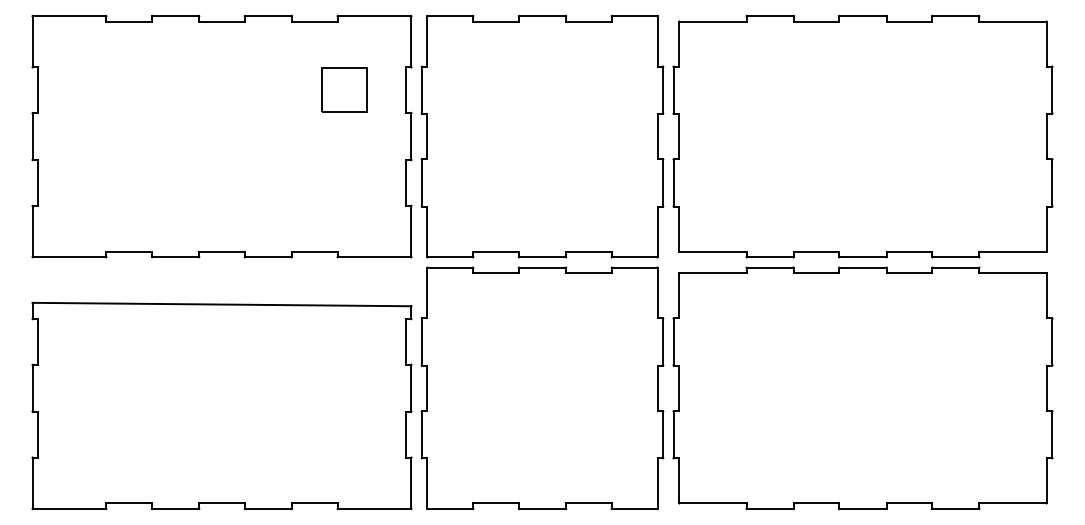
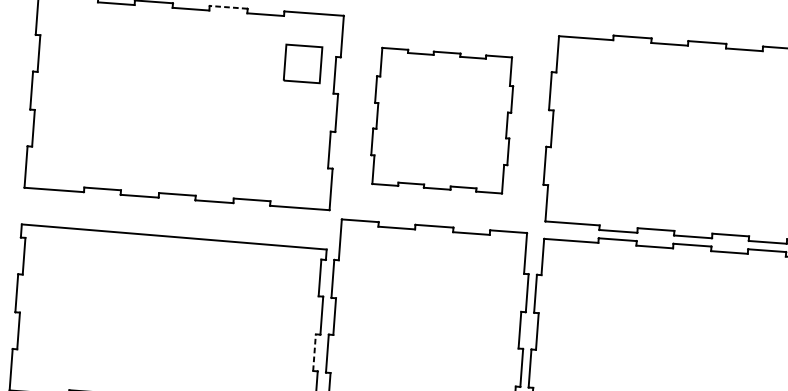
line: (267, 15) -> (227, 6), solid -> dashed
part: (344, 89) -> (303, 63), moved
part: (542, 136) -> (442, 120), size x0.7
line: (405, 434) -> (314, 352), solid -> dashed

